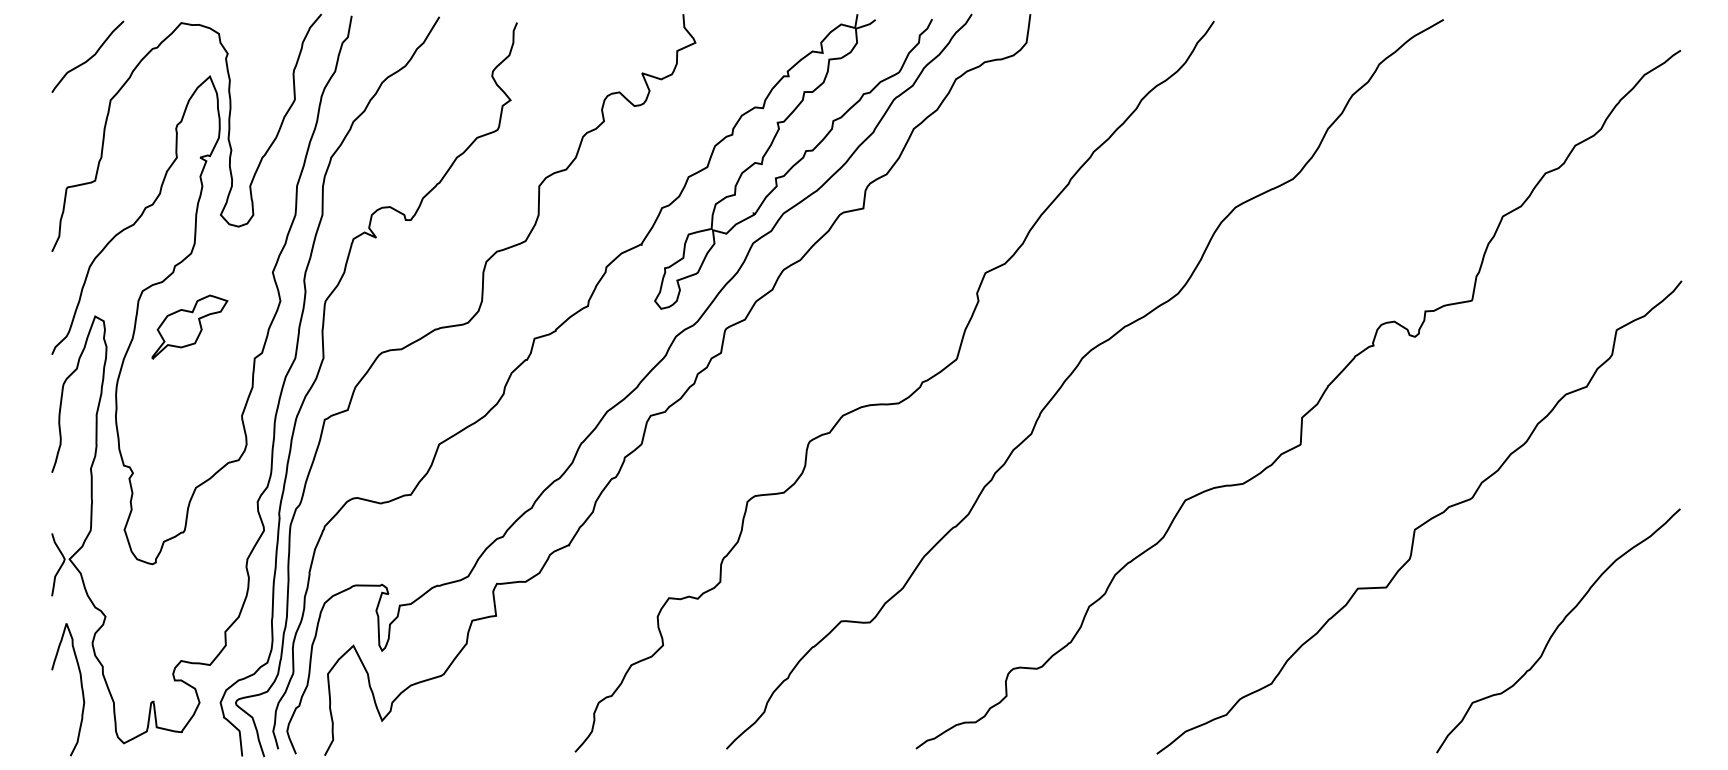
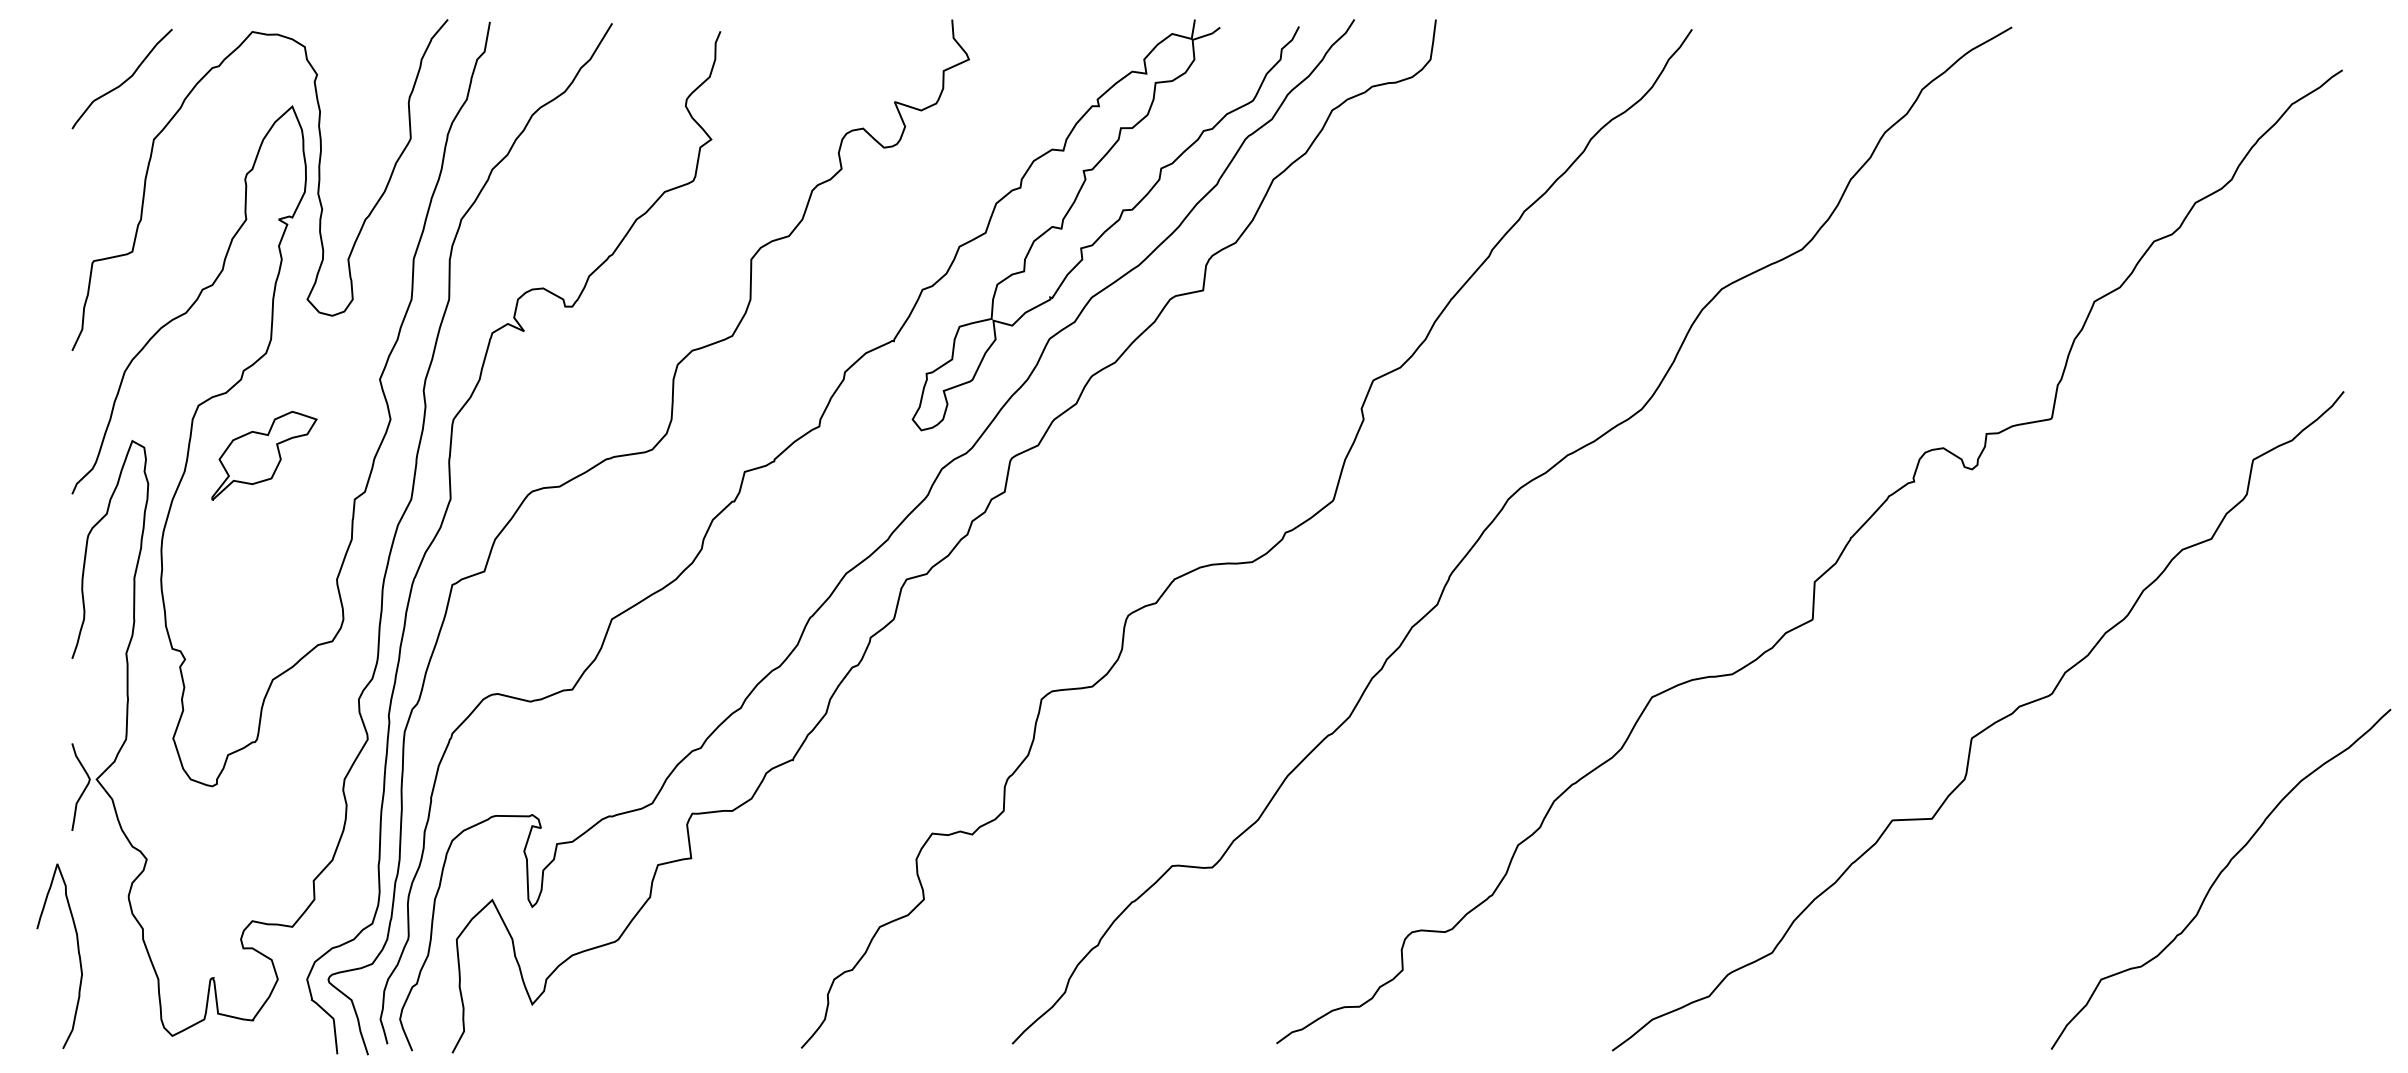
curve: (1557, 628) -> (2219, 876), moved
curve: (80, 685) -> (77, 950), moved

